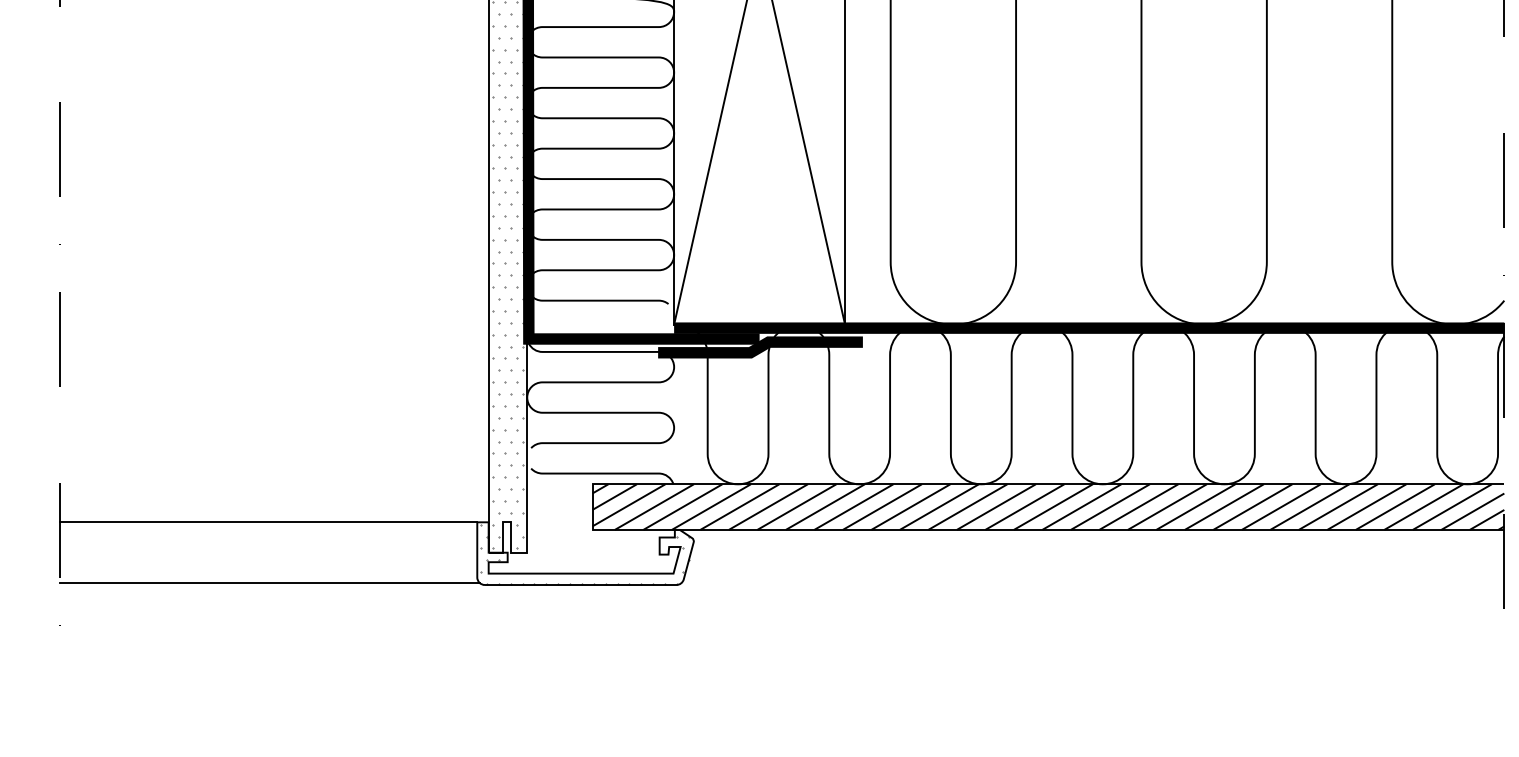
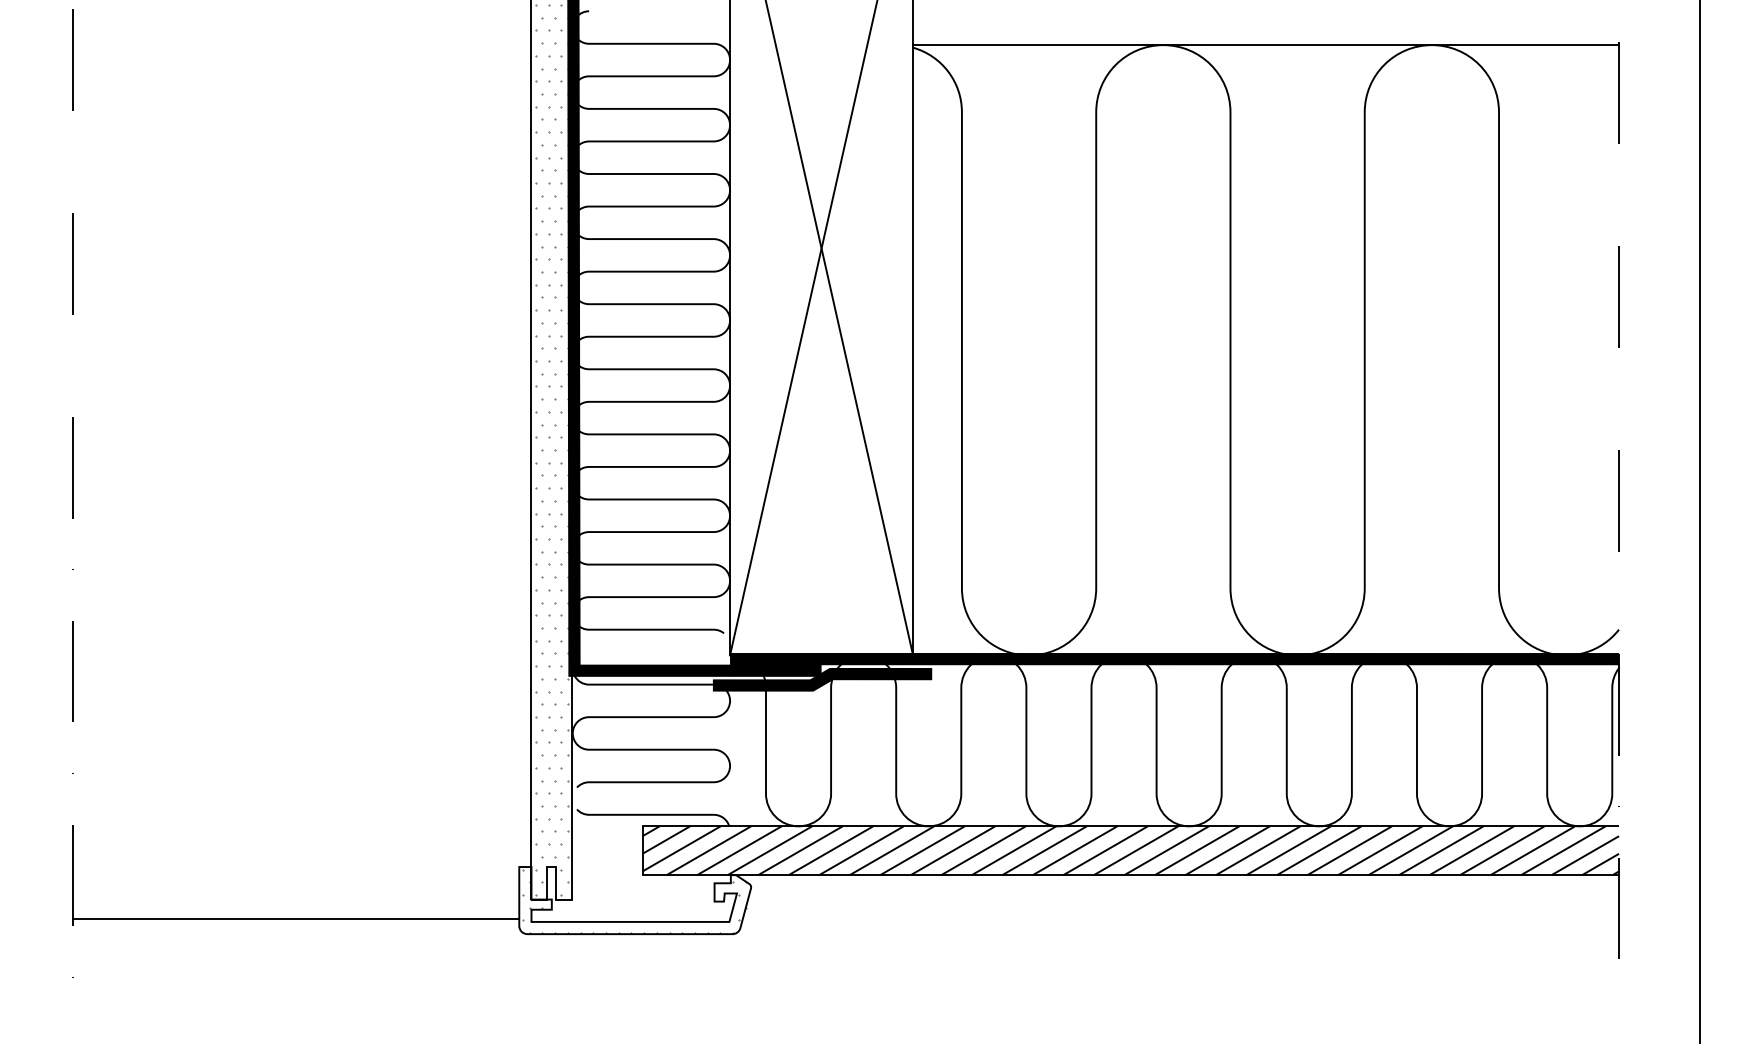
line: (268, 522) -> (295, 919), moved
line: (270, 583) -> (297, 932), removed

